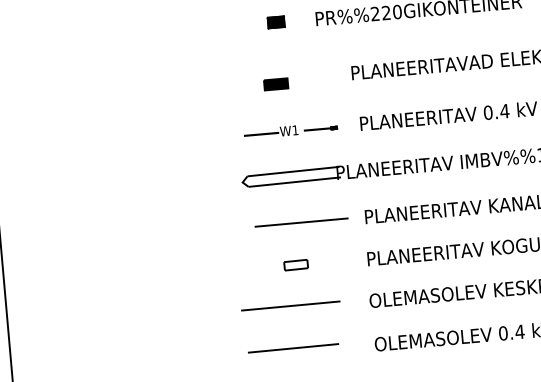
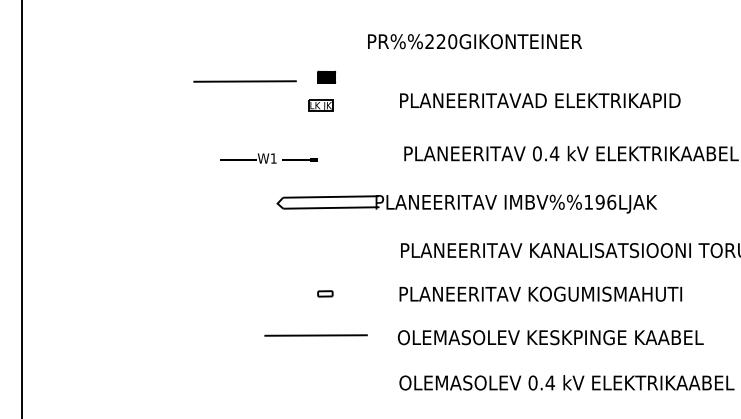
part: (275, 21) -> (326, 76), moved
line: (200, 67) -> (244, 81), added
fill: (275, 84) -> (320, 105), removed
part: (290, 130) -> (268, 158), moved
line: (301, 222) -> (334, 250), removed
part: (296, 264) -> (325, 293), size x0.6
line: (292, 348) -> (314, 379), removed

